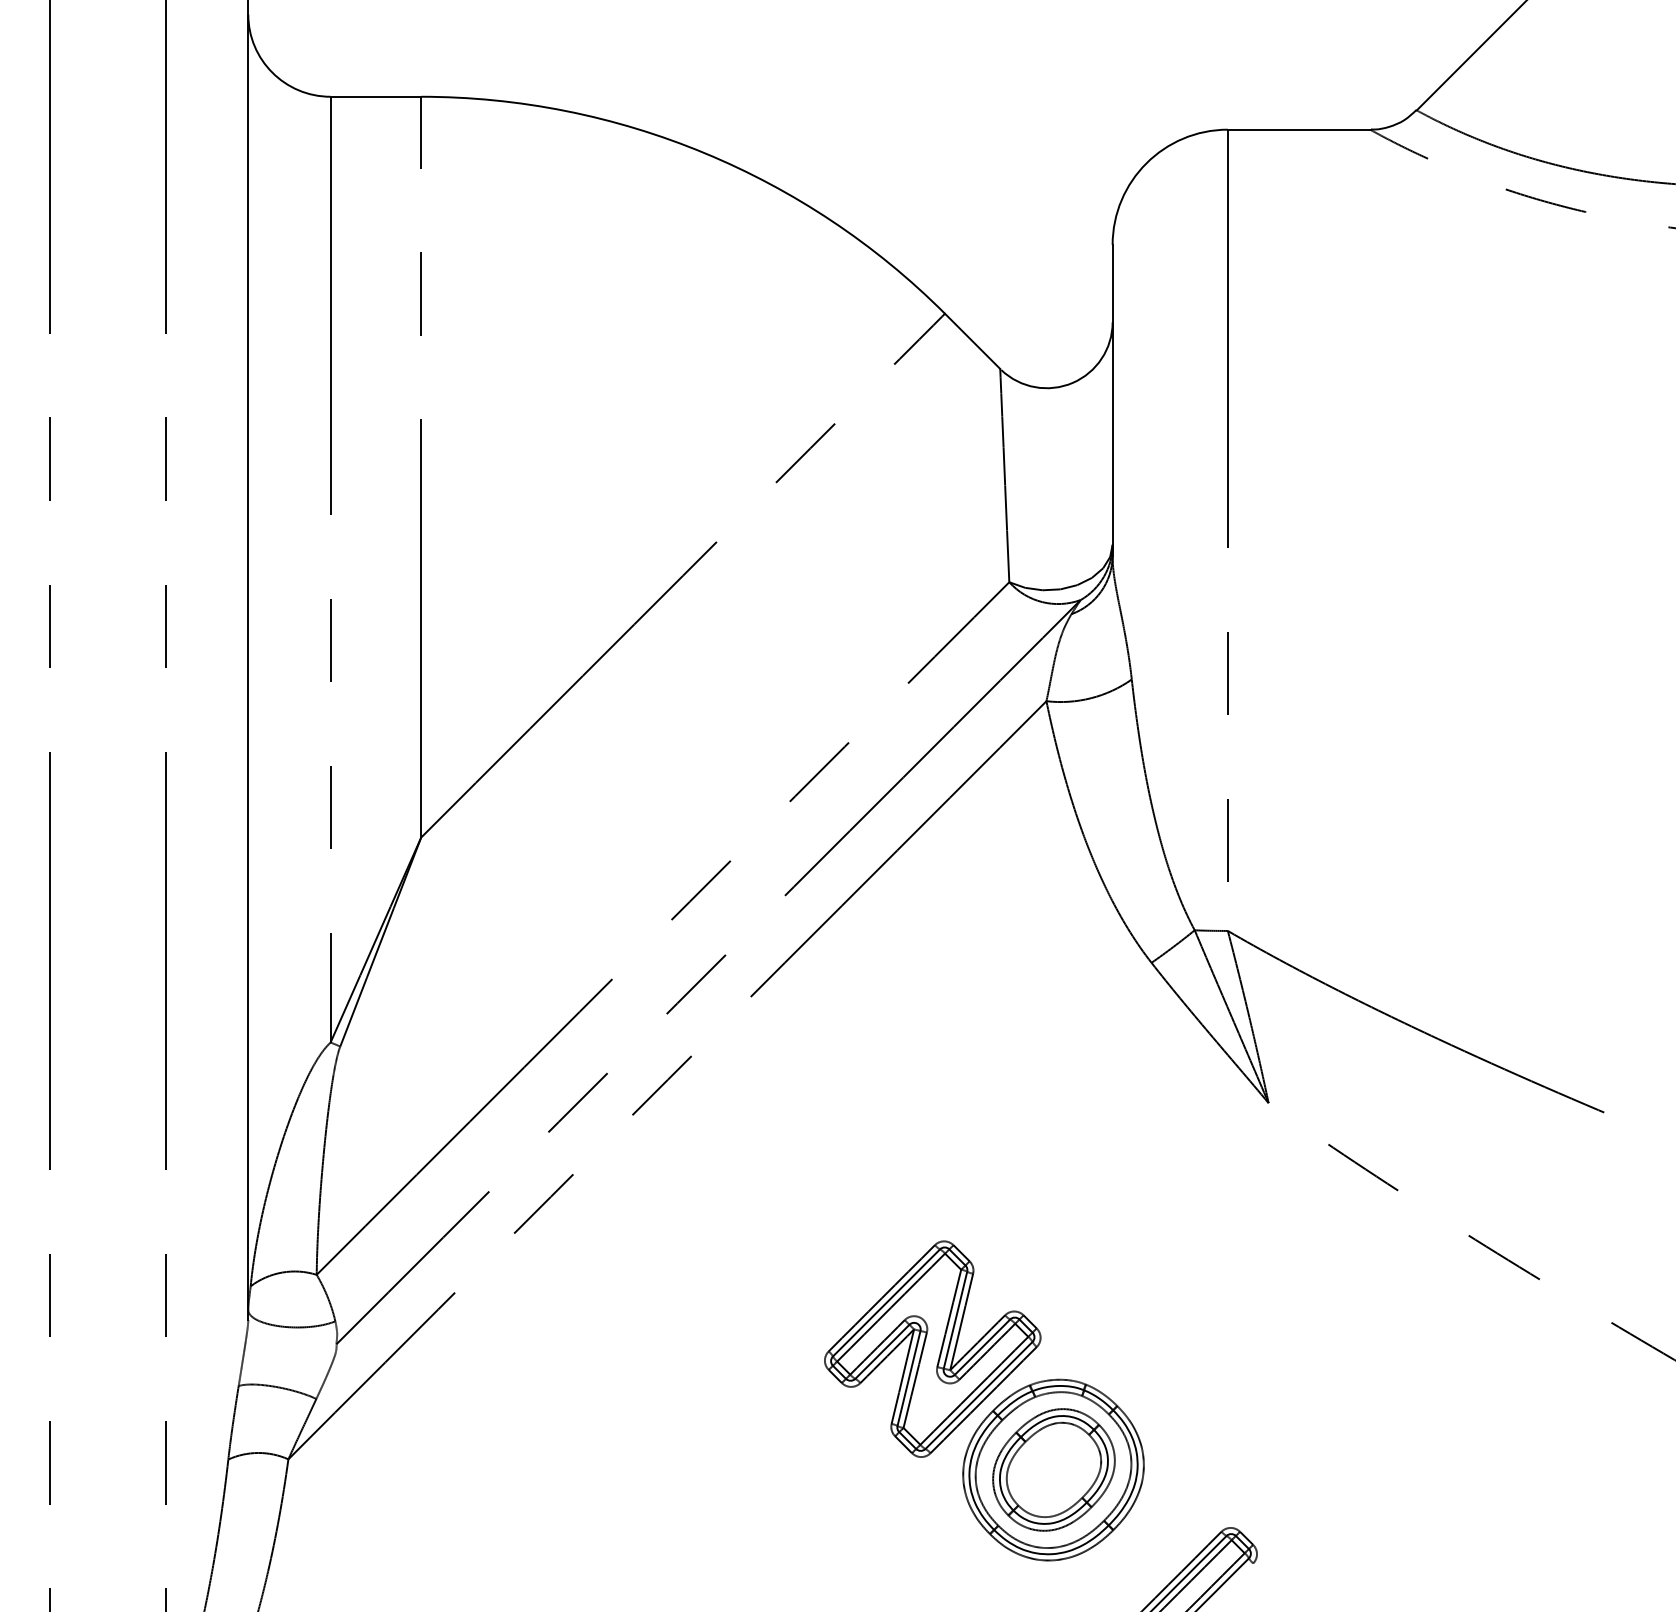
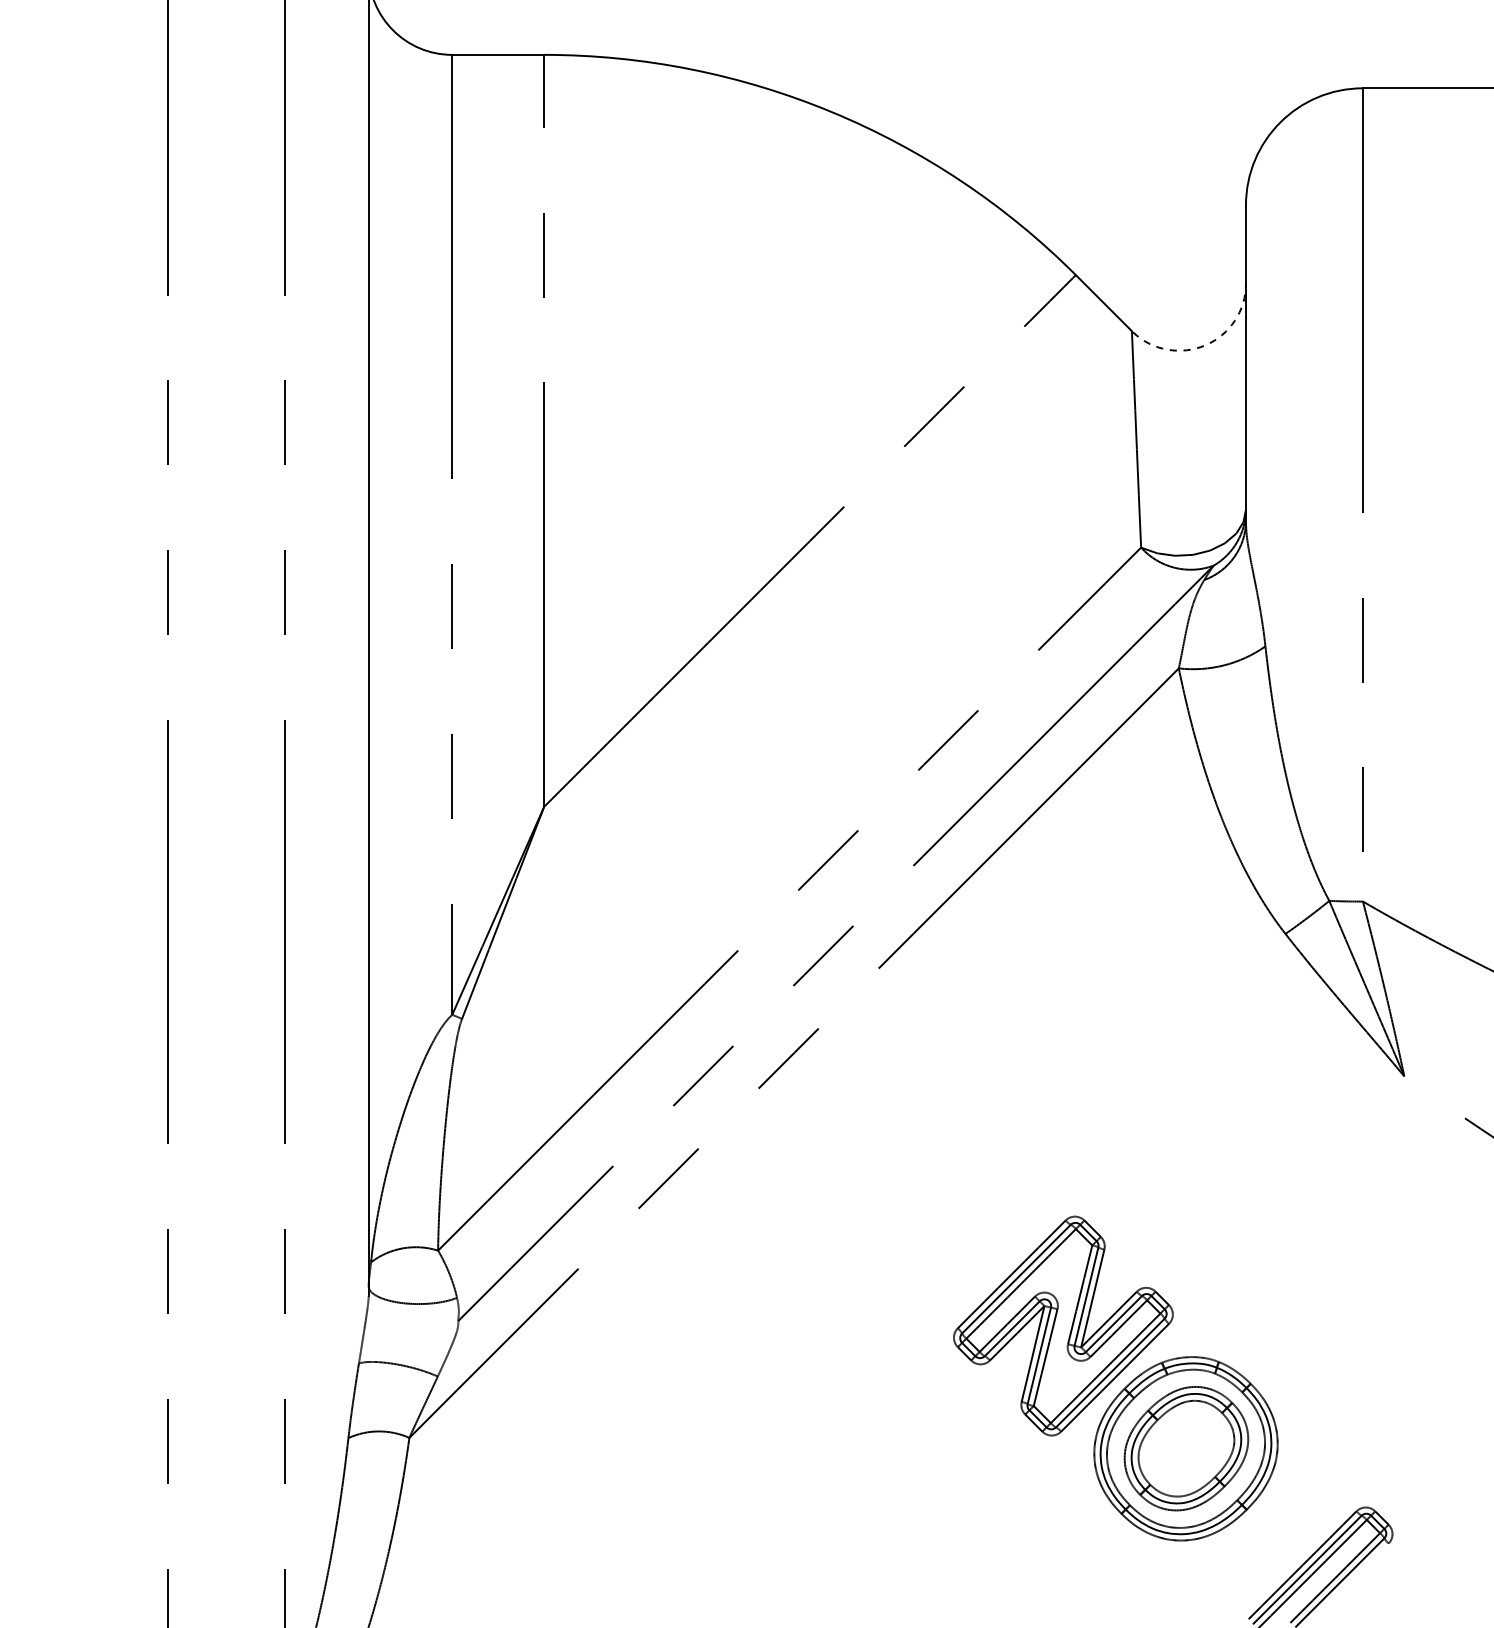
arc: (1072, 382) -> (1205, 344), solid -> dashed

